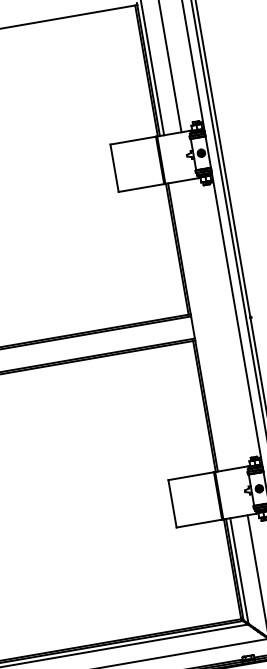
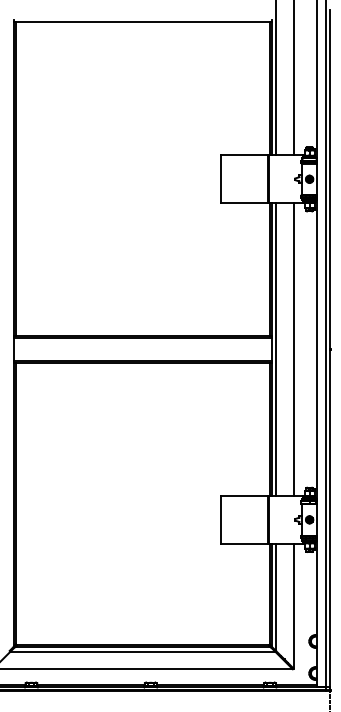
line: (214, 323) -> (293, 349), added
line: (196, 326) -> (275, 349), added

